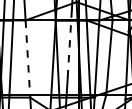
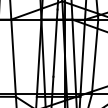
line: (69, 43) -> (55, 42), dashed -> solid
line: (27, 59) -> (13, 58), dashed -> solid

